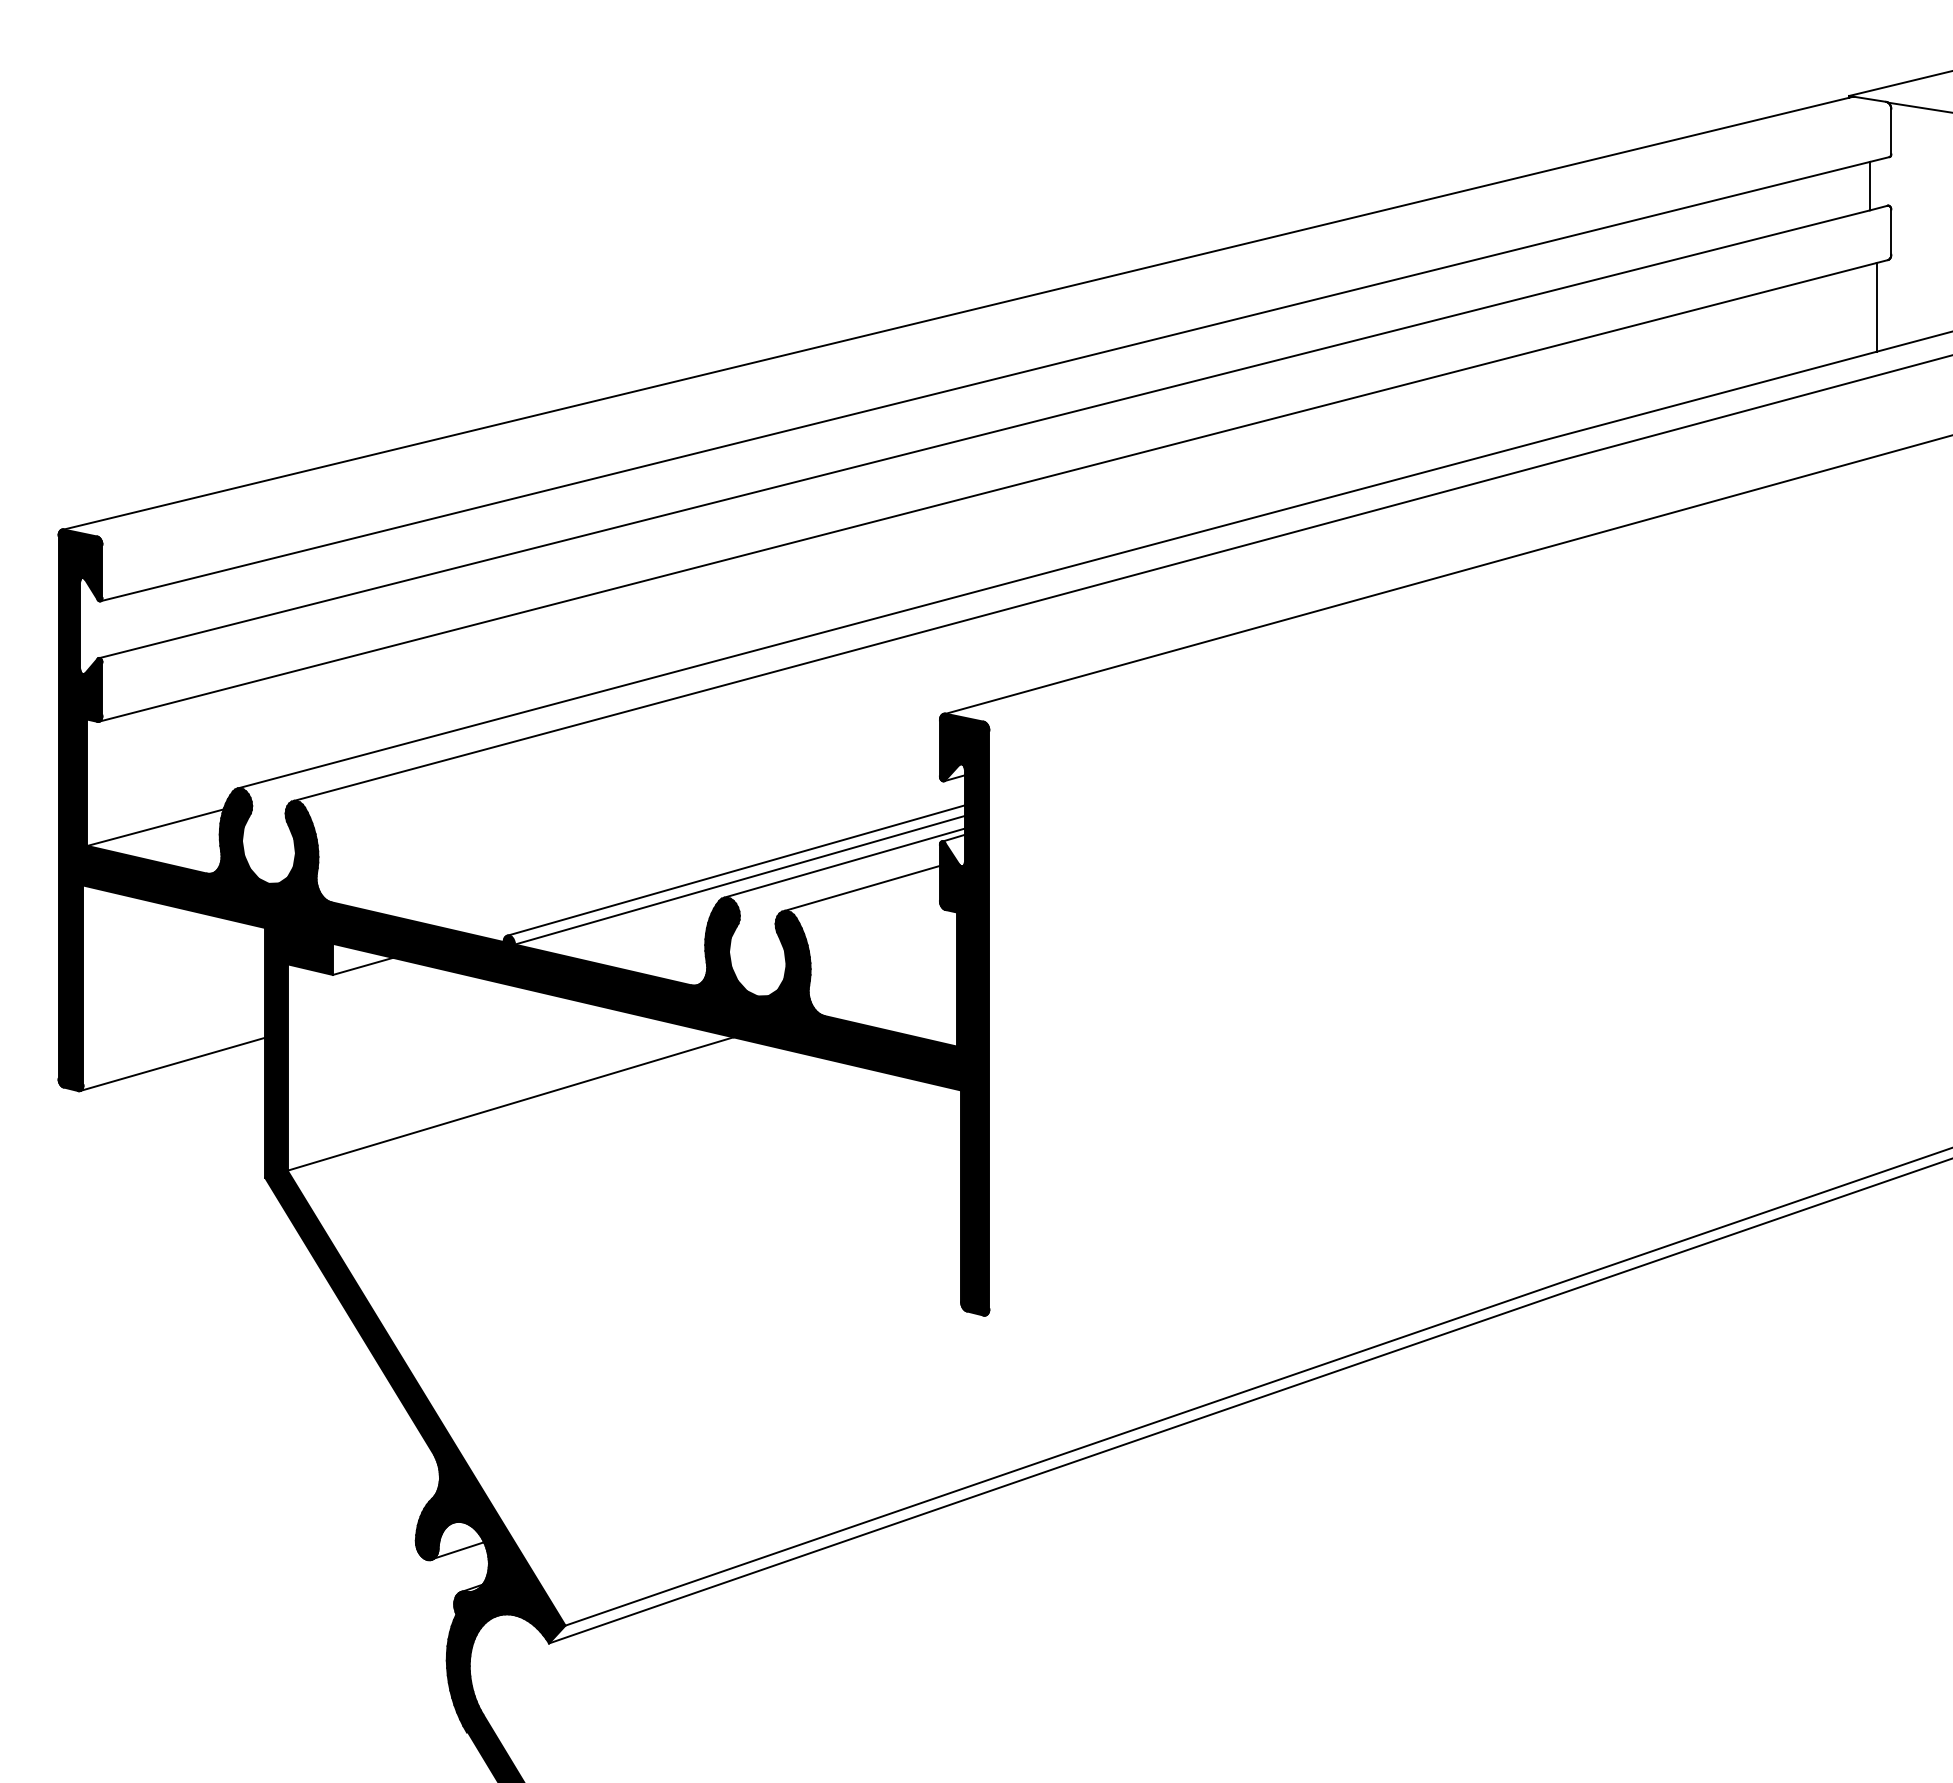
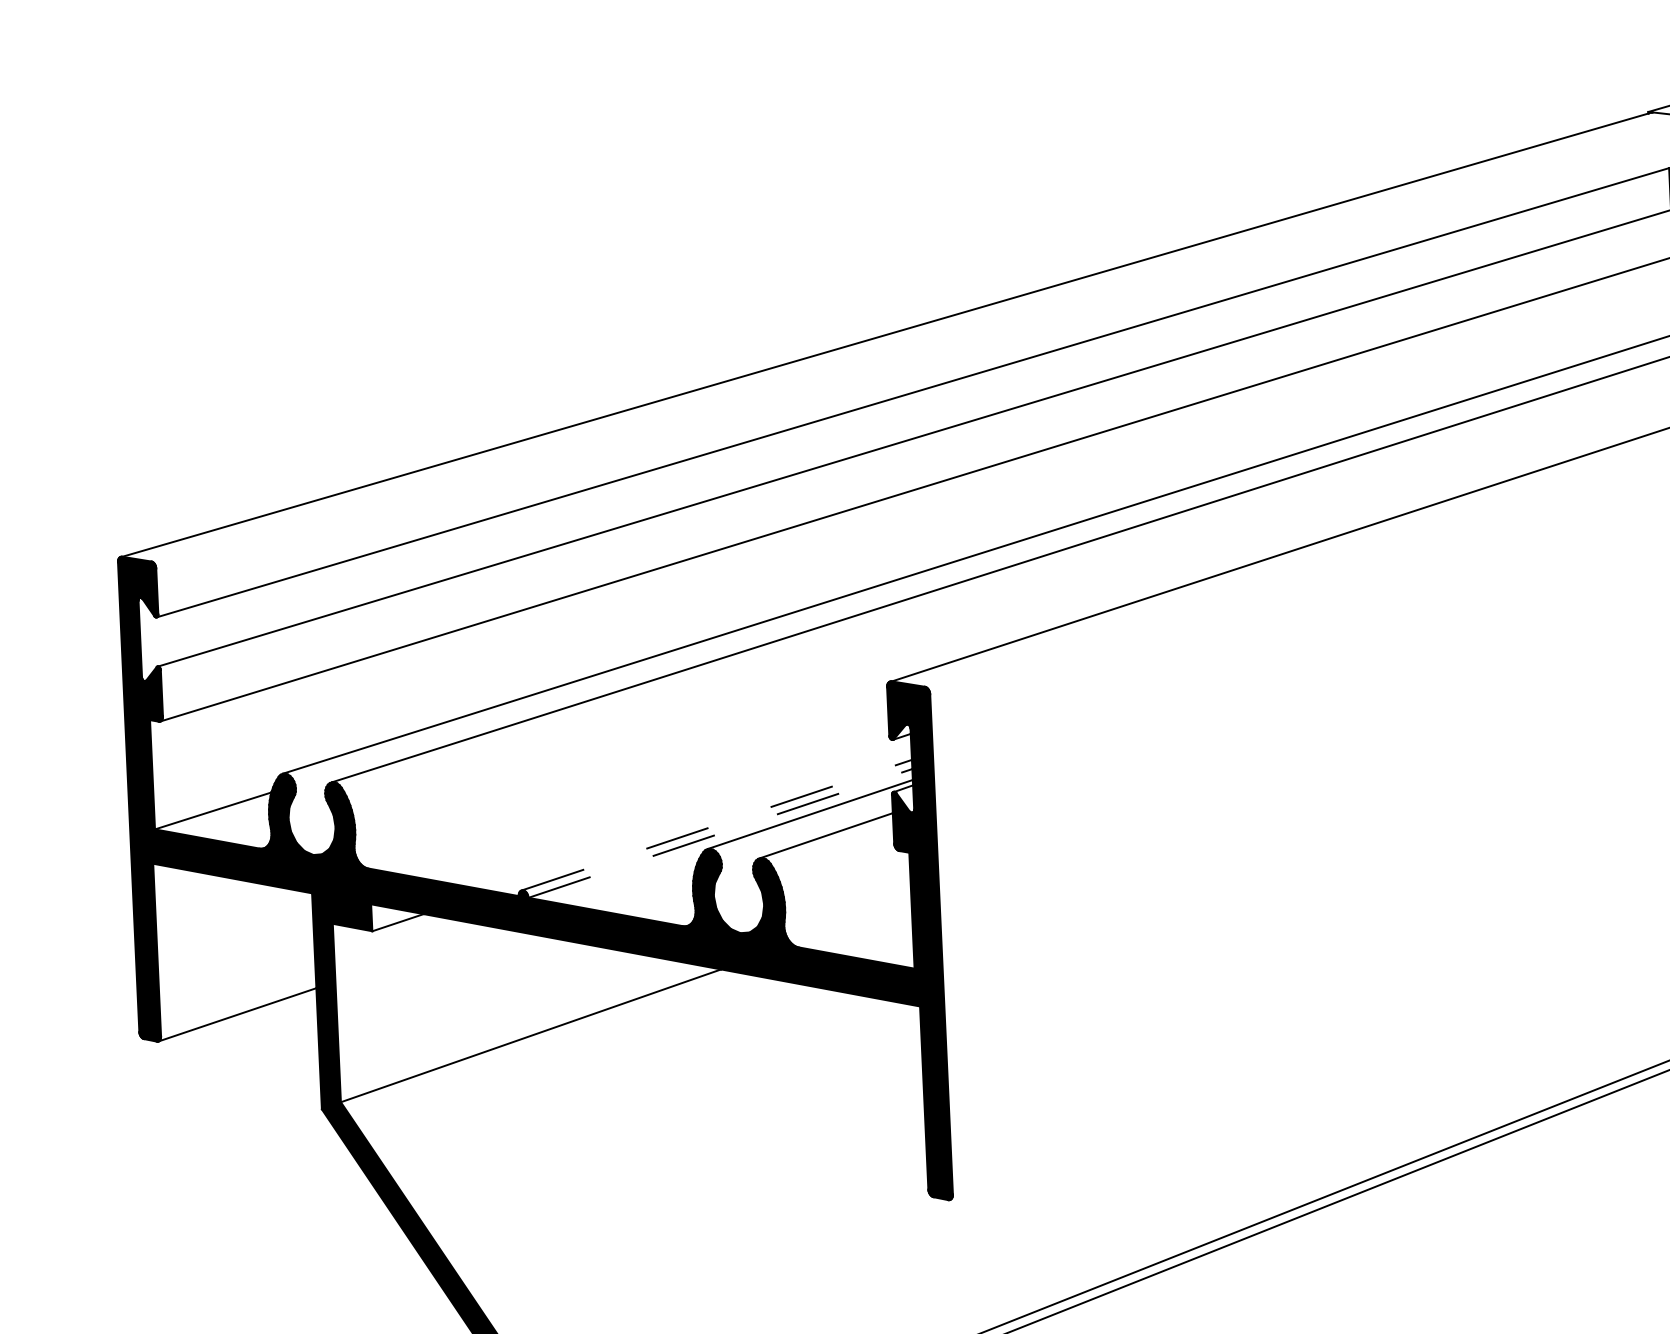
line: (736, 870) -> (717, 825), solid -> dashed
line: (739, 880) -> (720, 833), solid -> dashed

